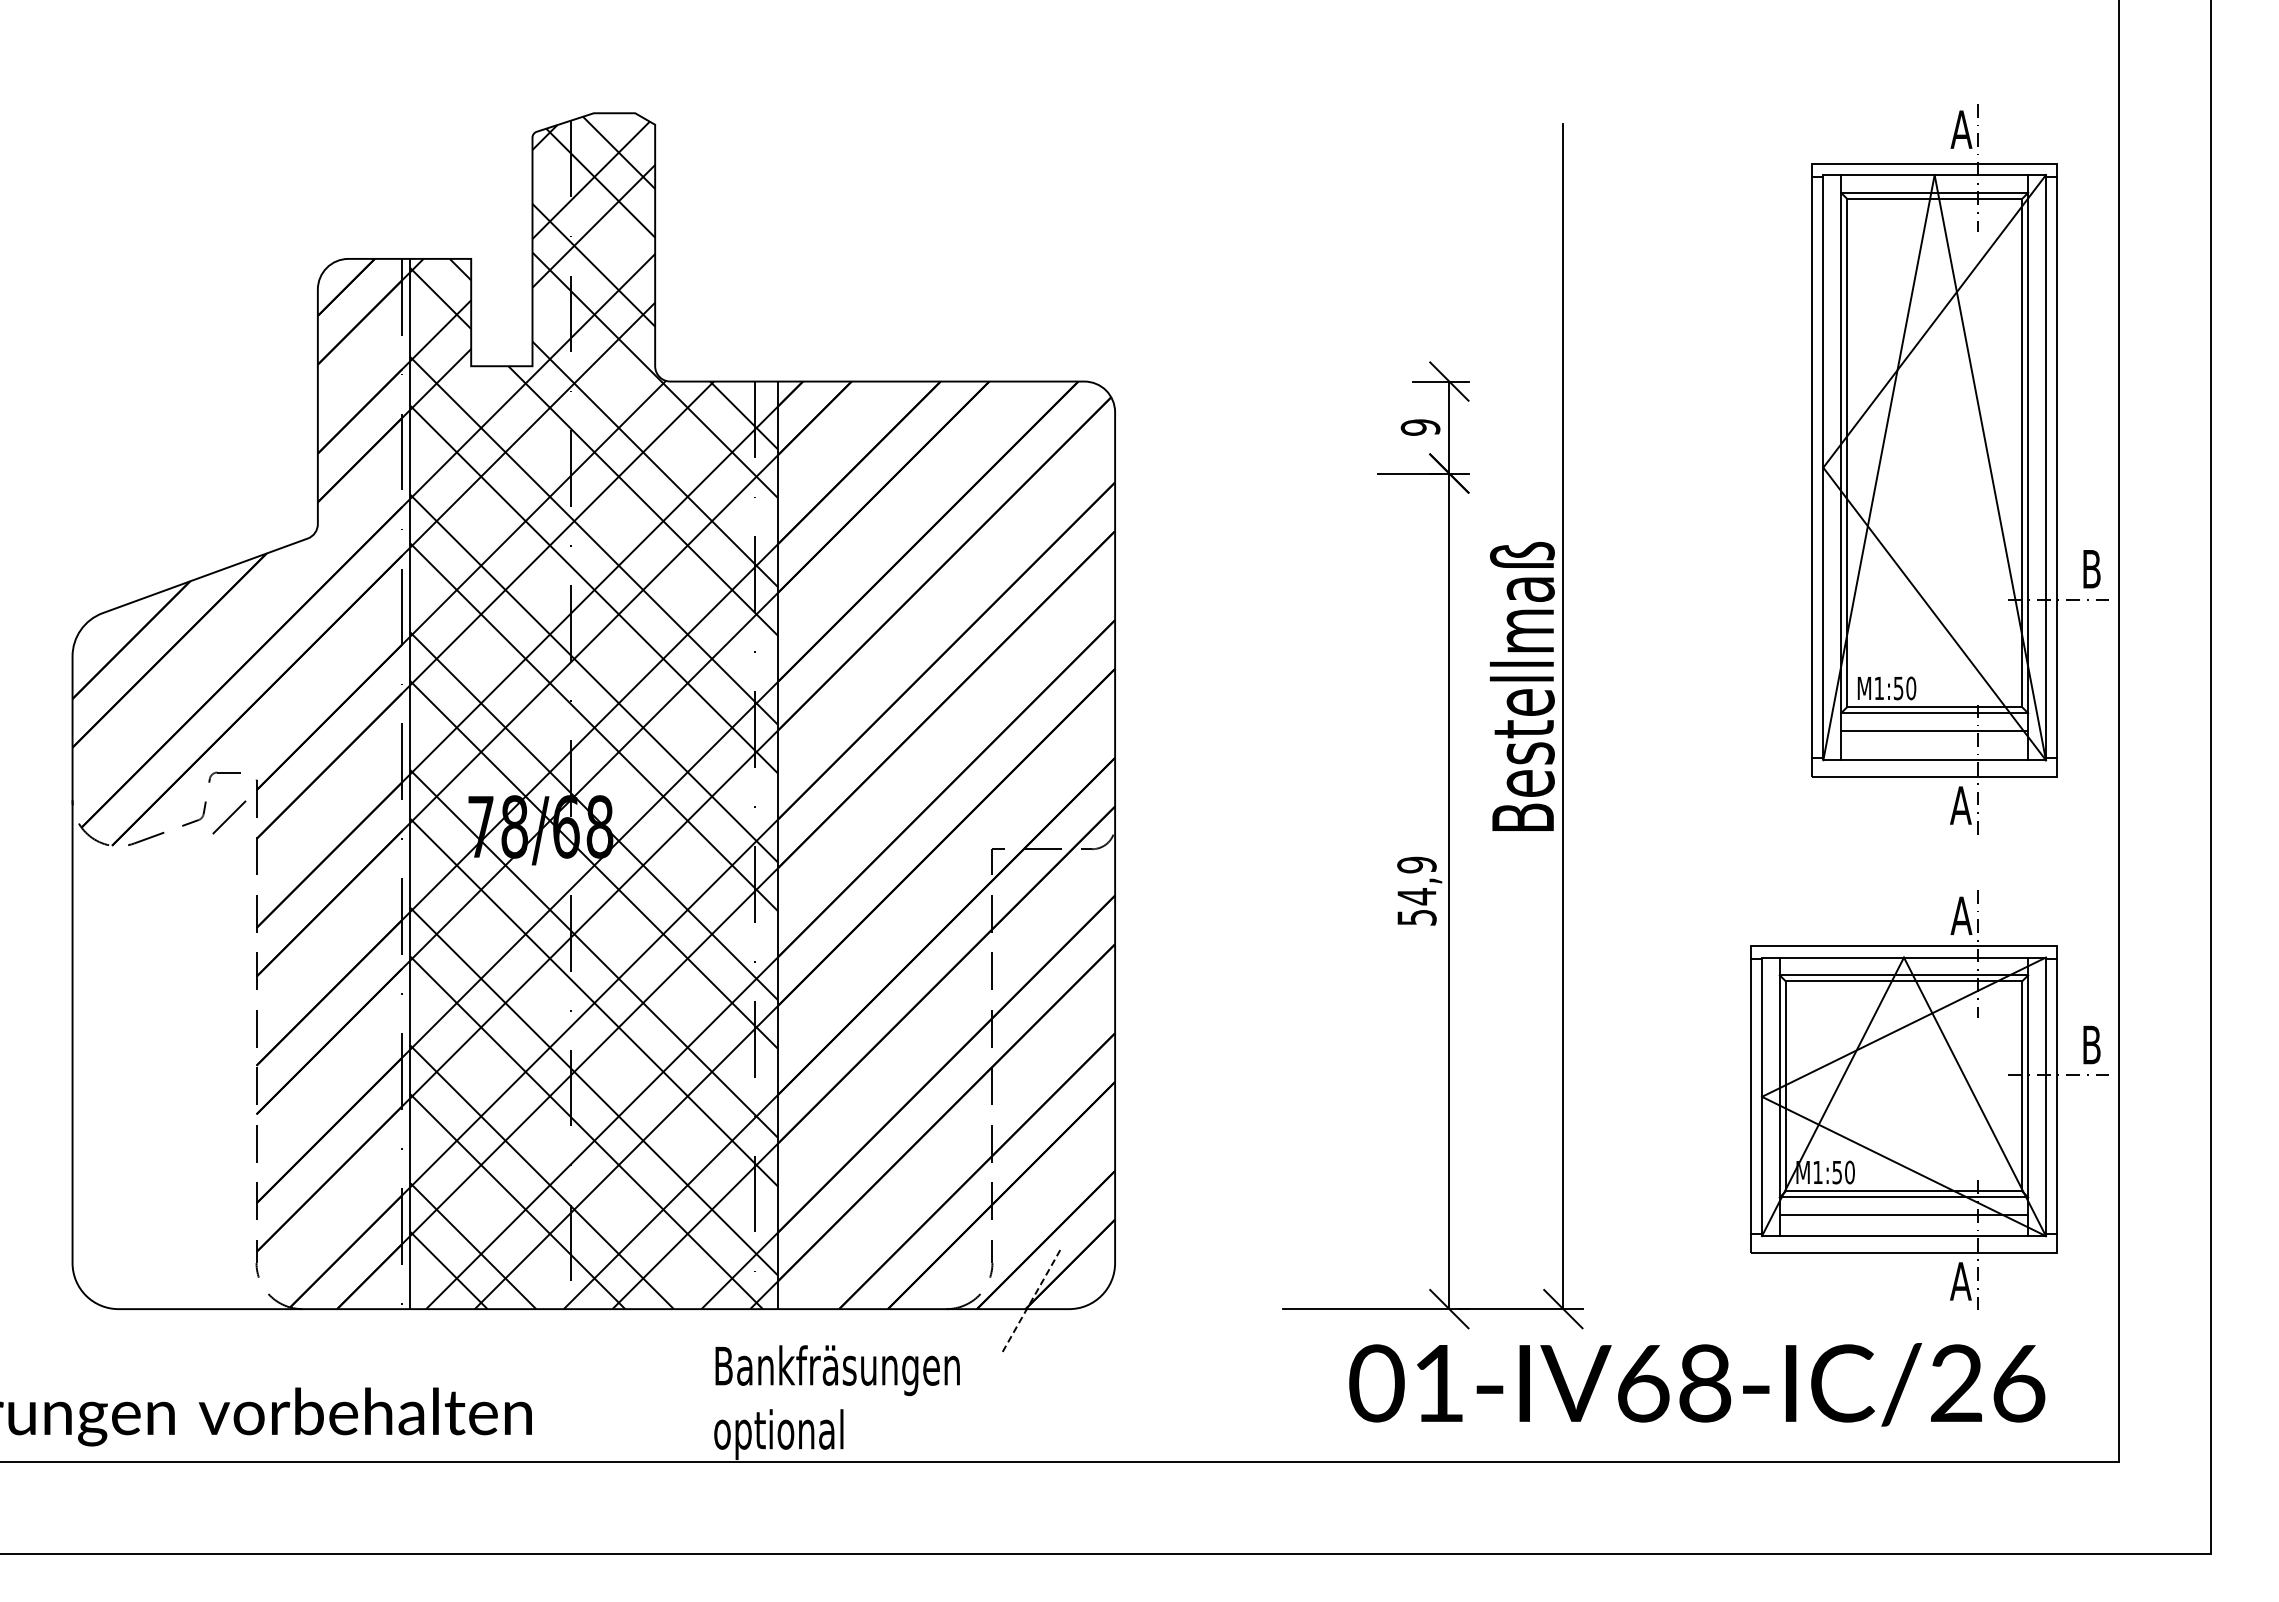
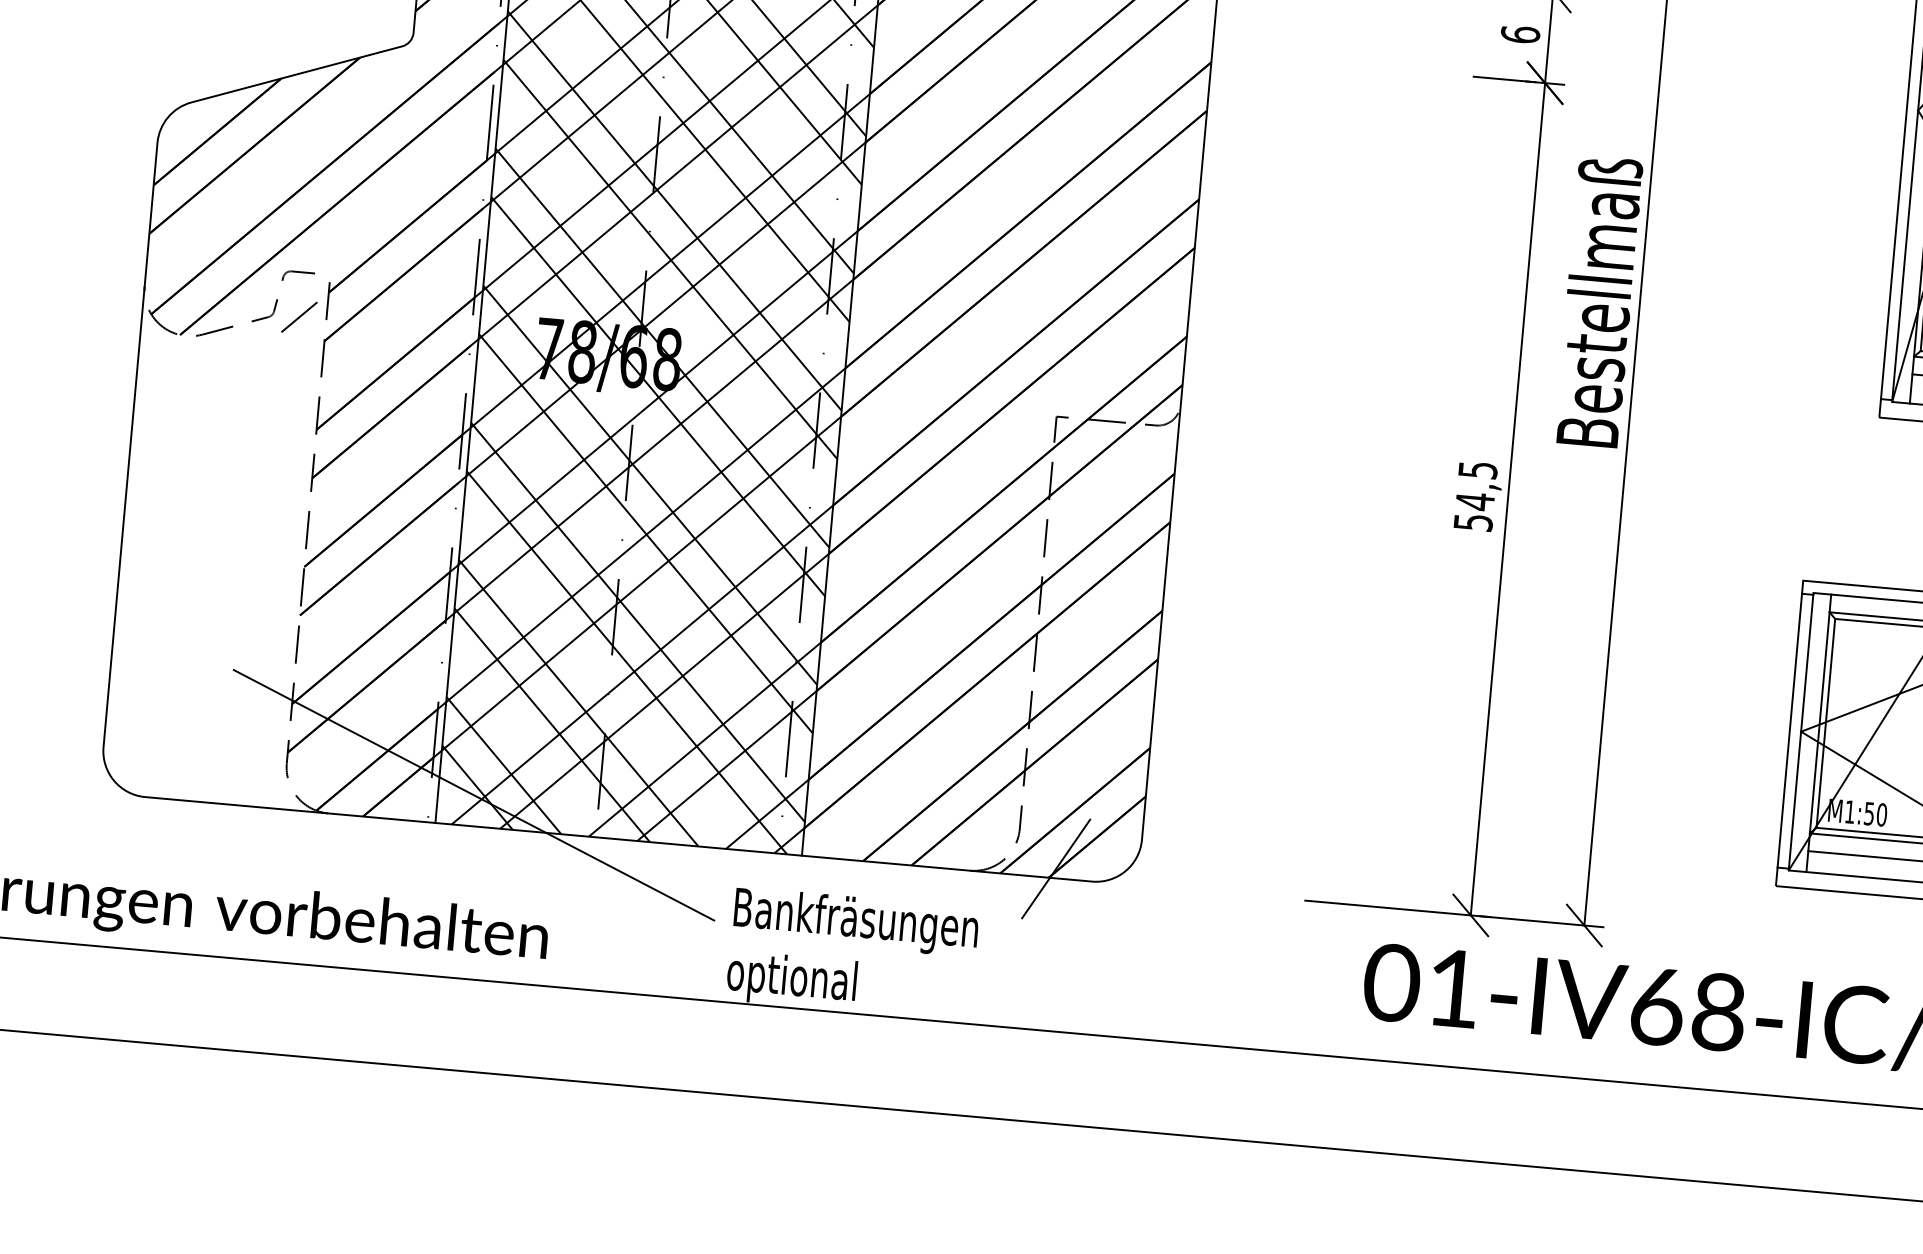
text: (1420, 427) -> (1520, 34), 9 -> 6
text: (1416, 864) -> (1477, 469), 54,9 -> 54,5
line: (445, 1277) -> (473, 794), added
line: (1032, 1299) -> (1056, 868), dashed -> solid

